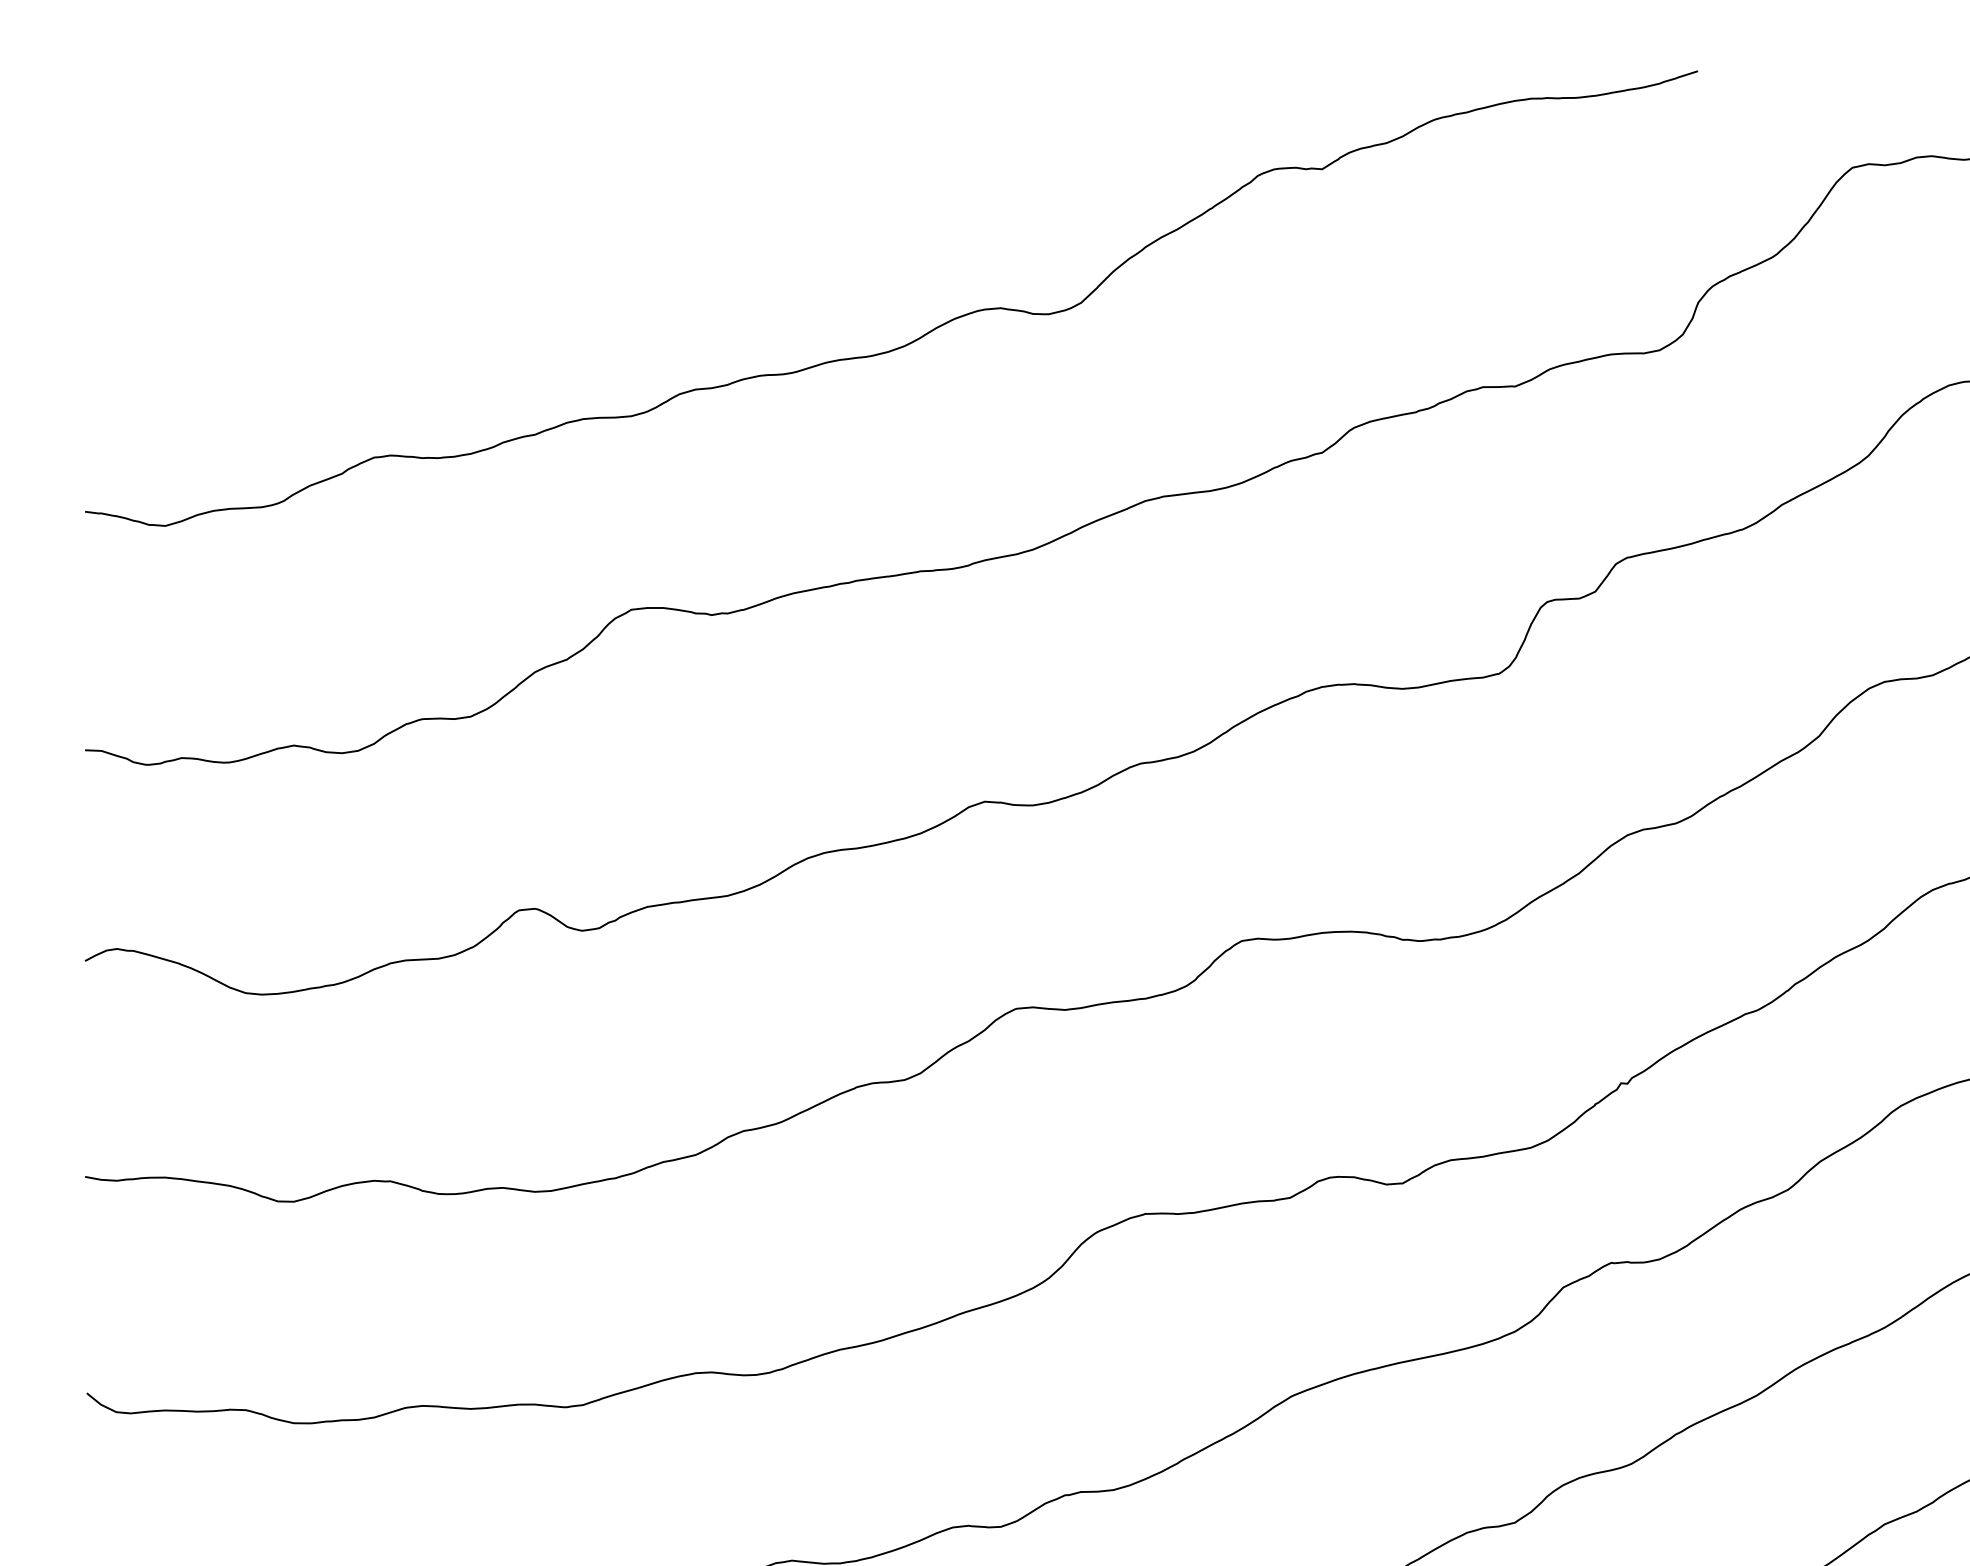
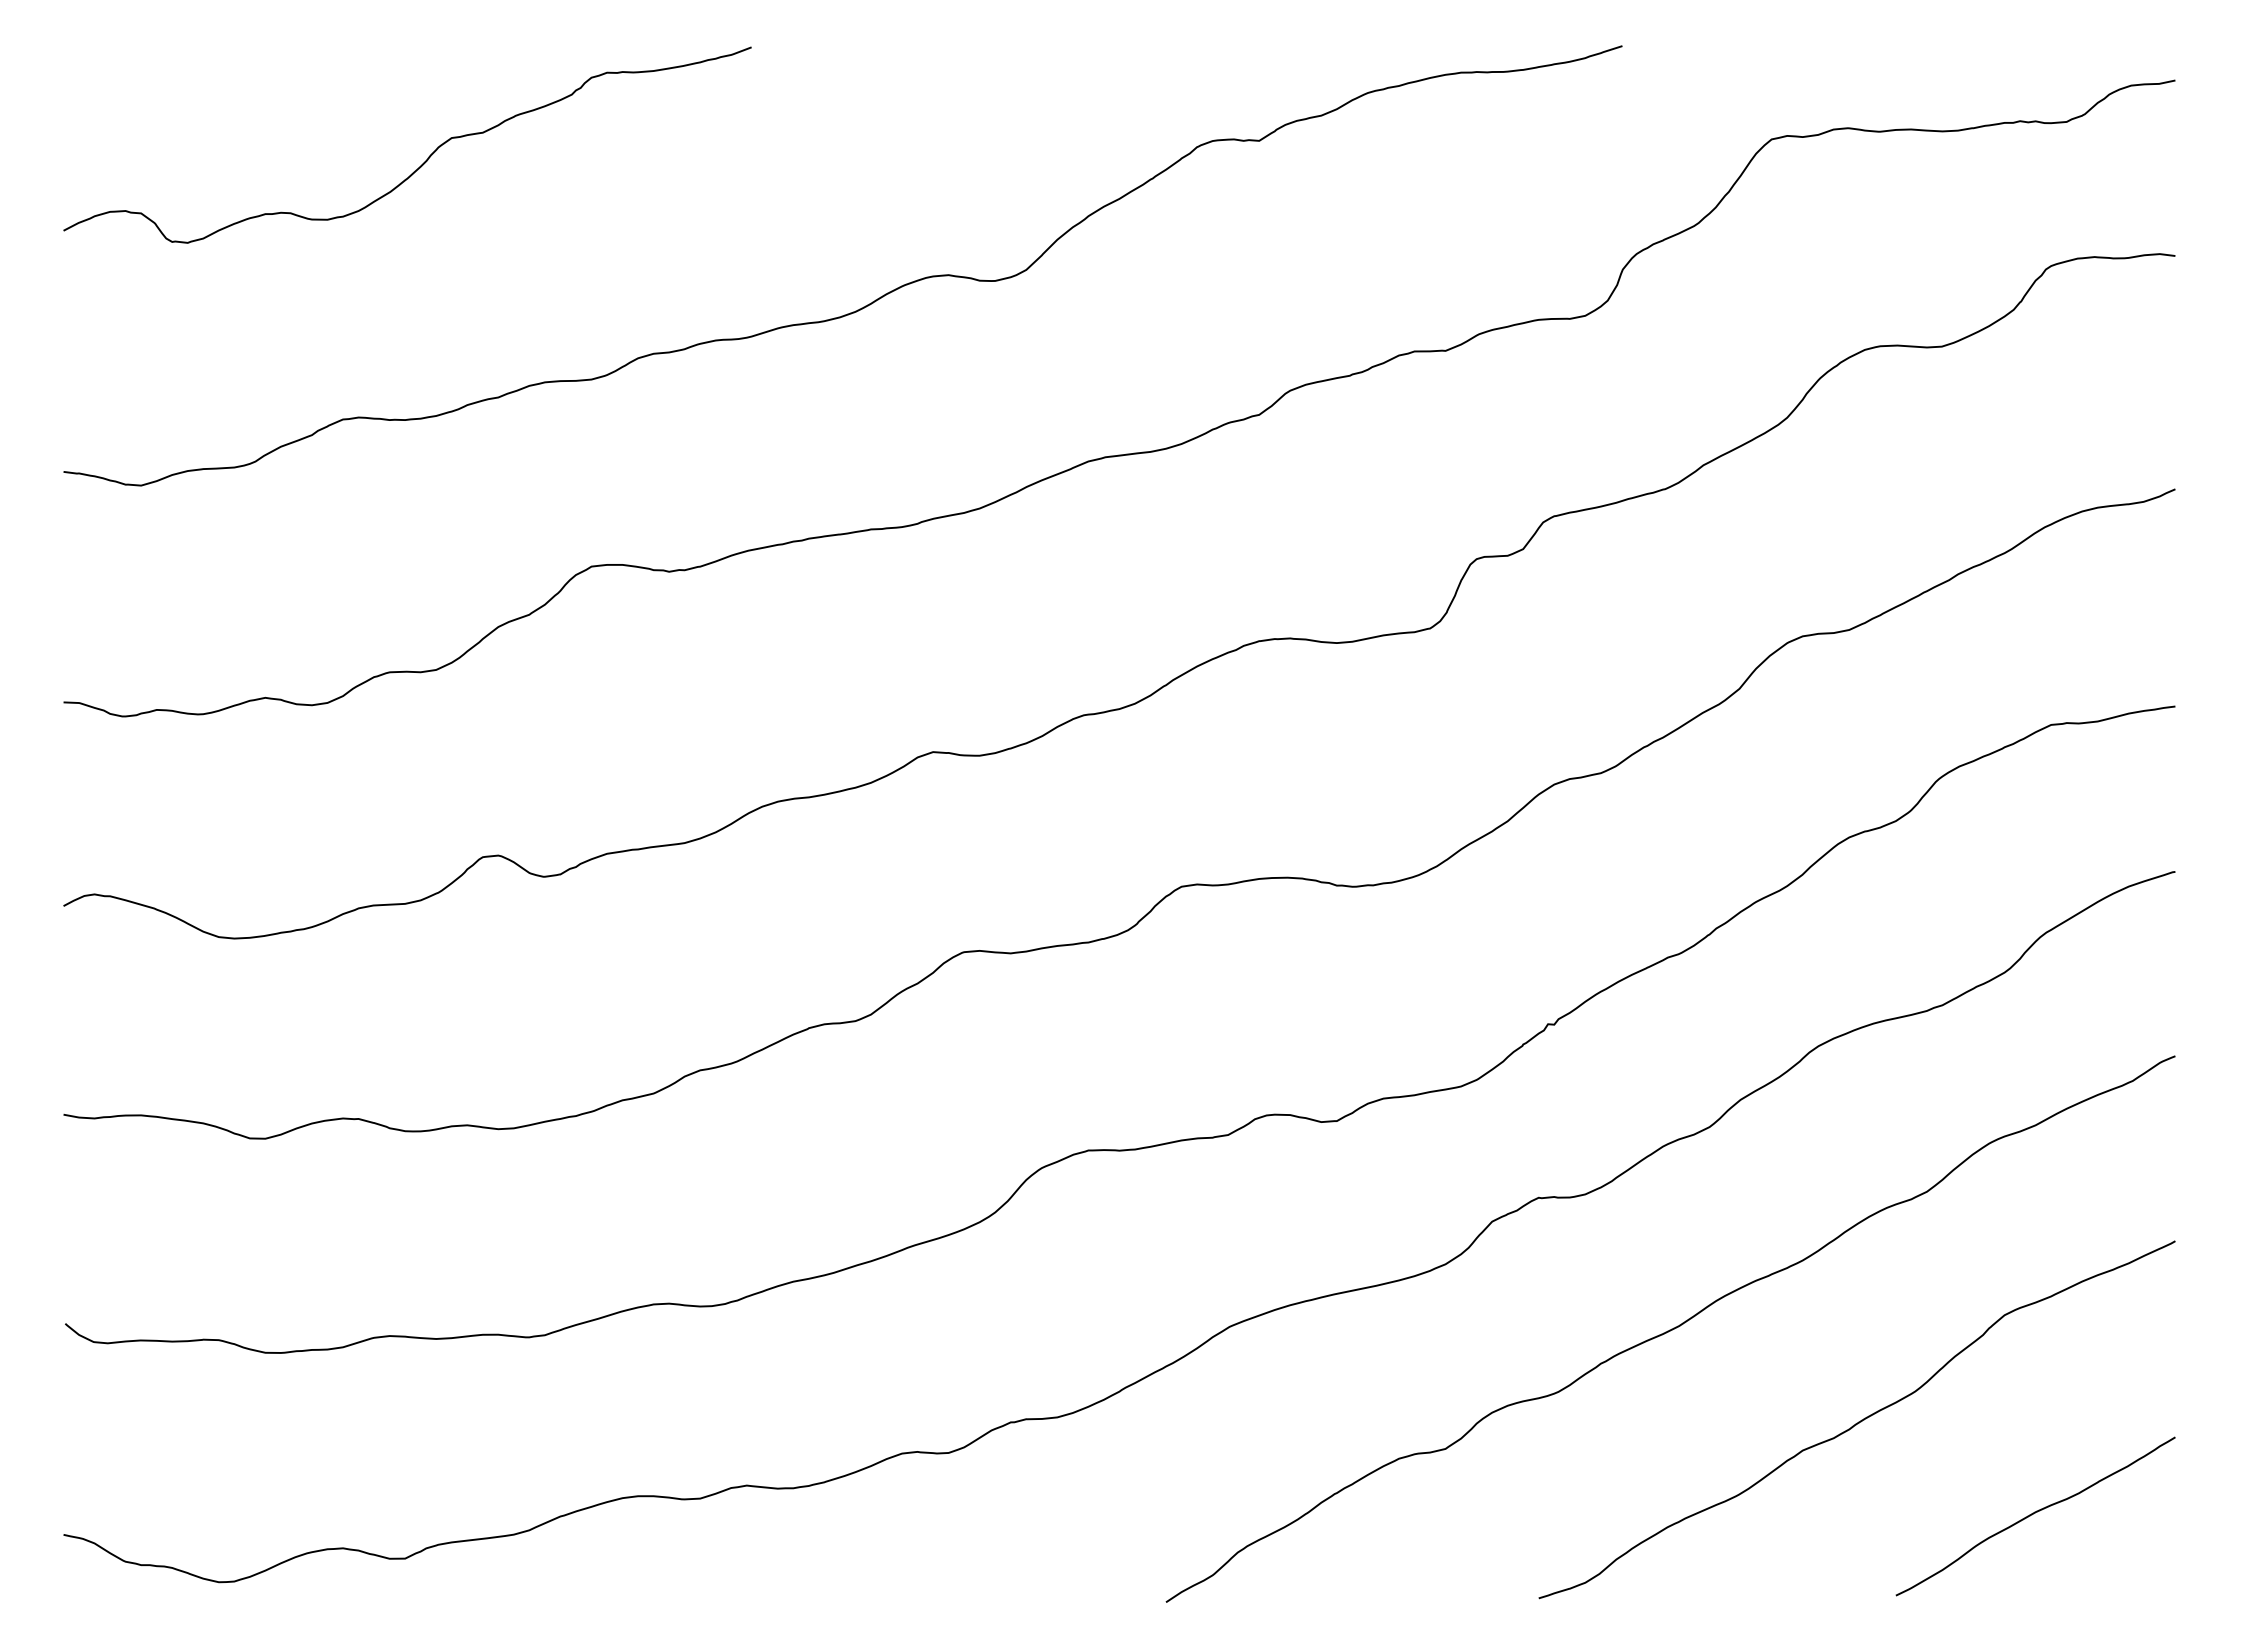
curve: (458, 190) -> (424, 161), added

